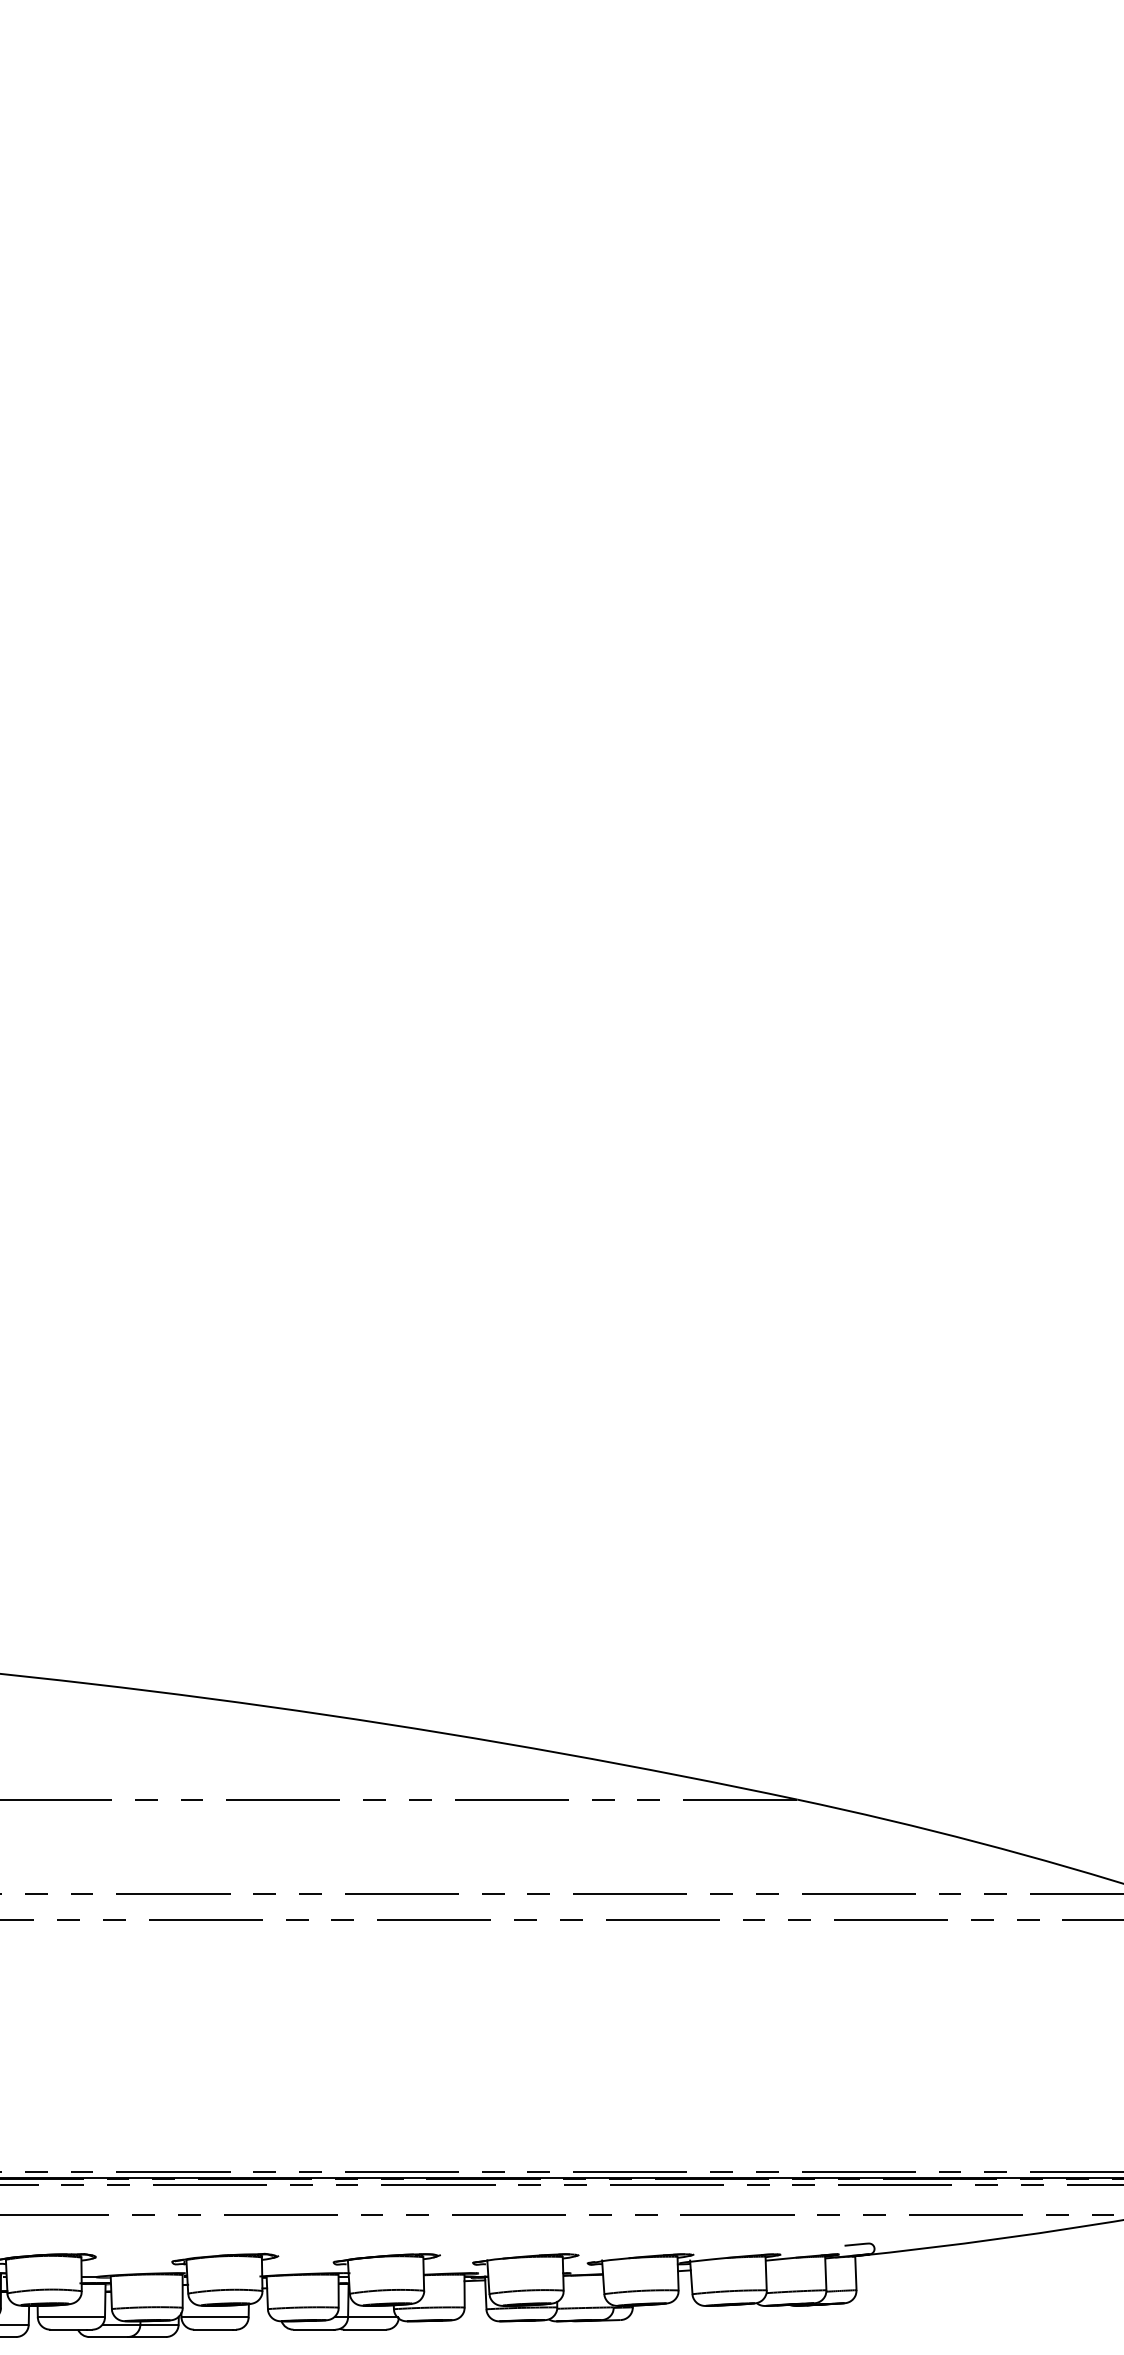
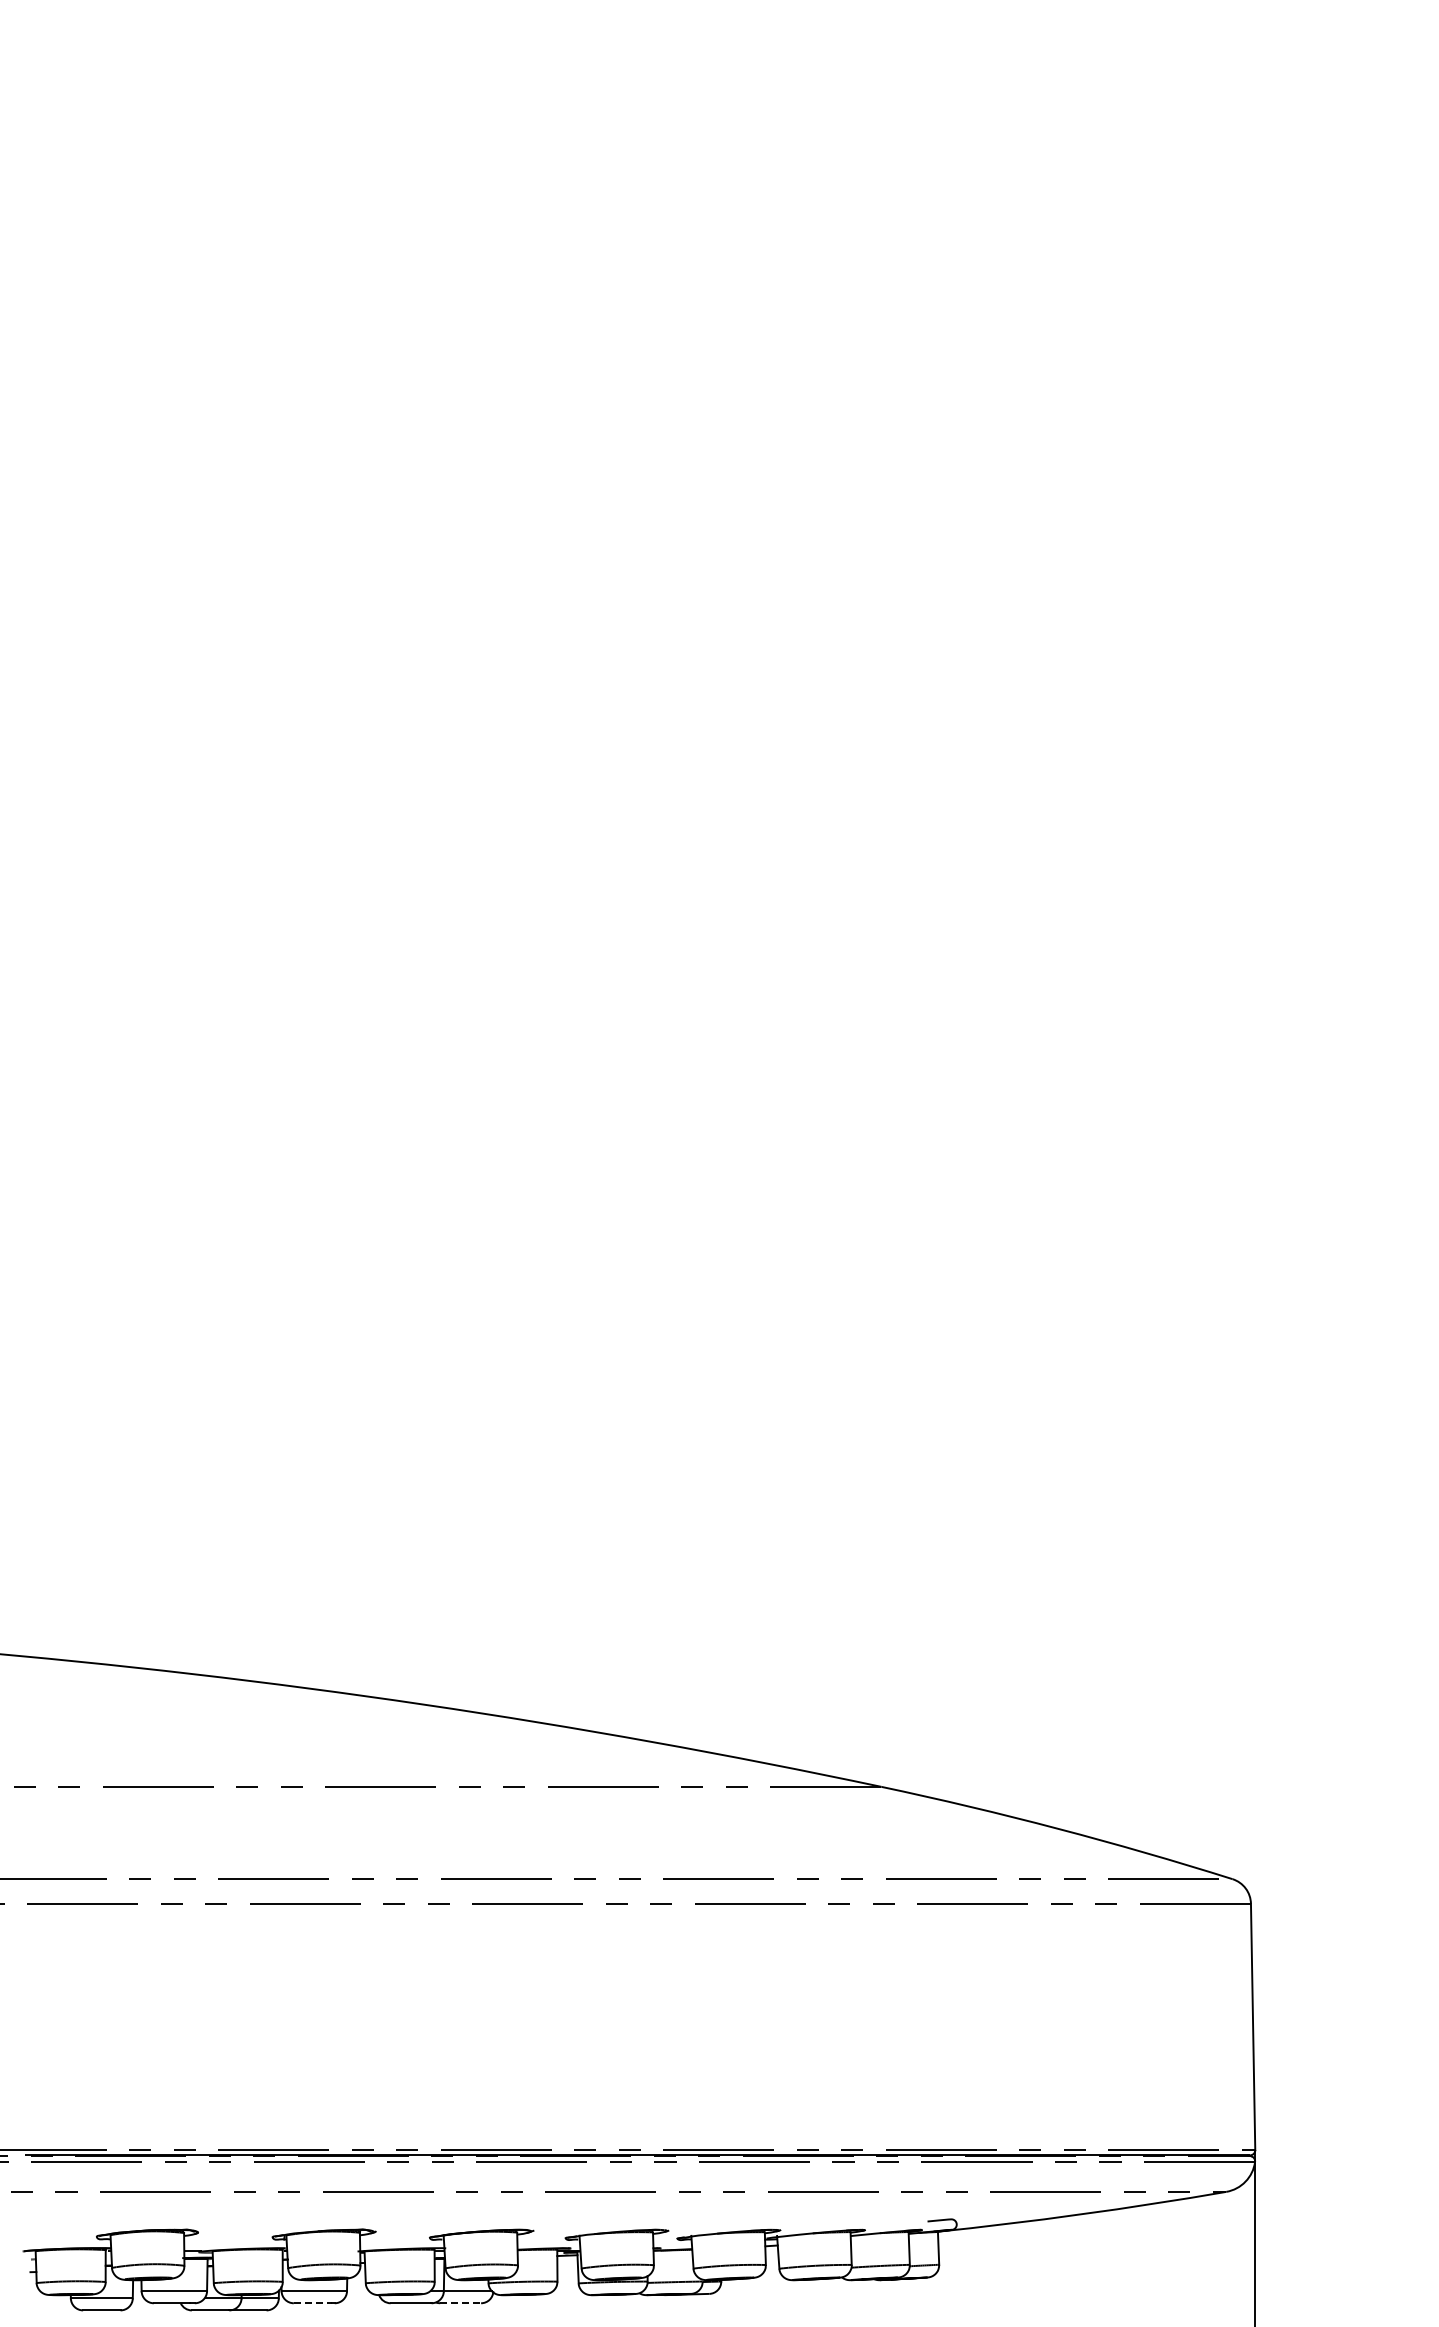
line: (214, 2329) -> (313, 2303), solid -> dashed
line: (366, 2329) -> (461, 2303), solid -> dashed

